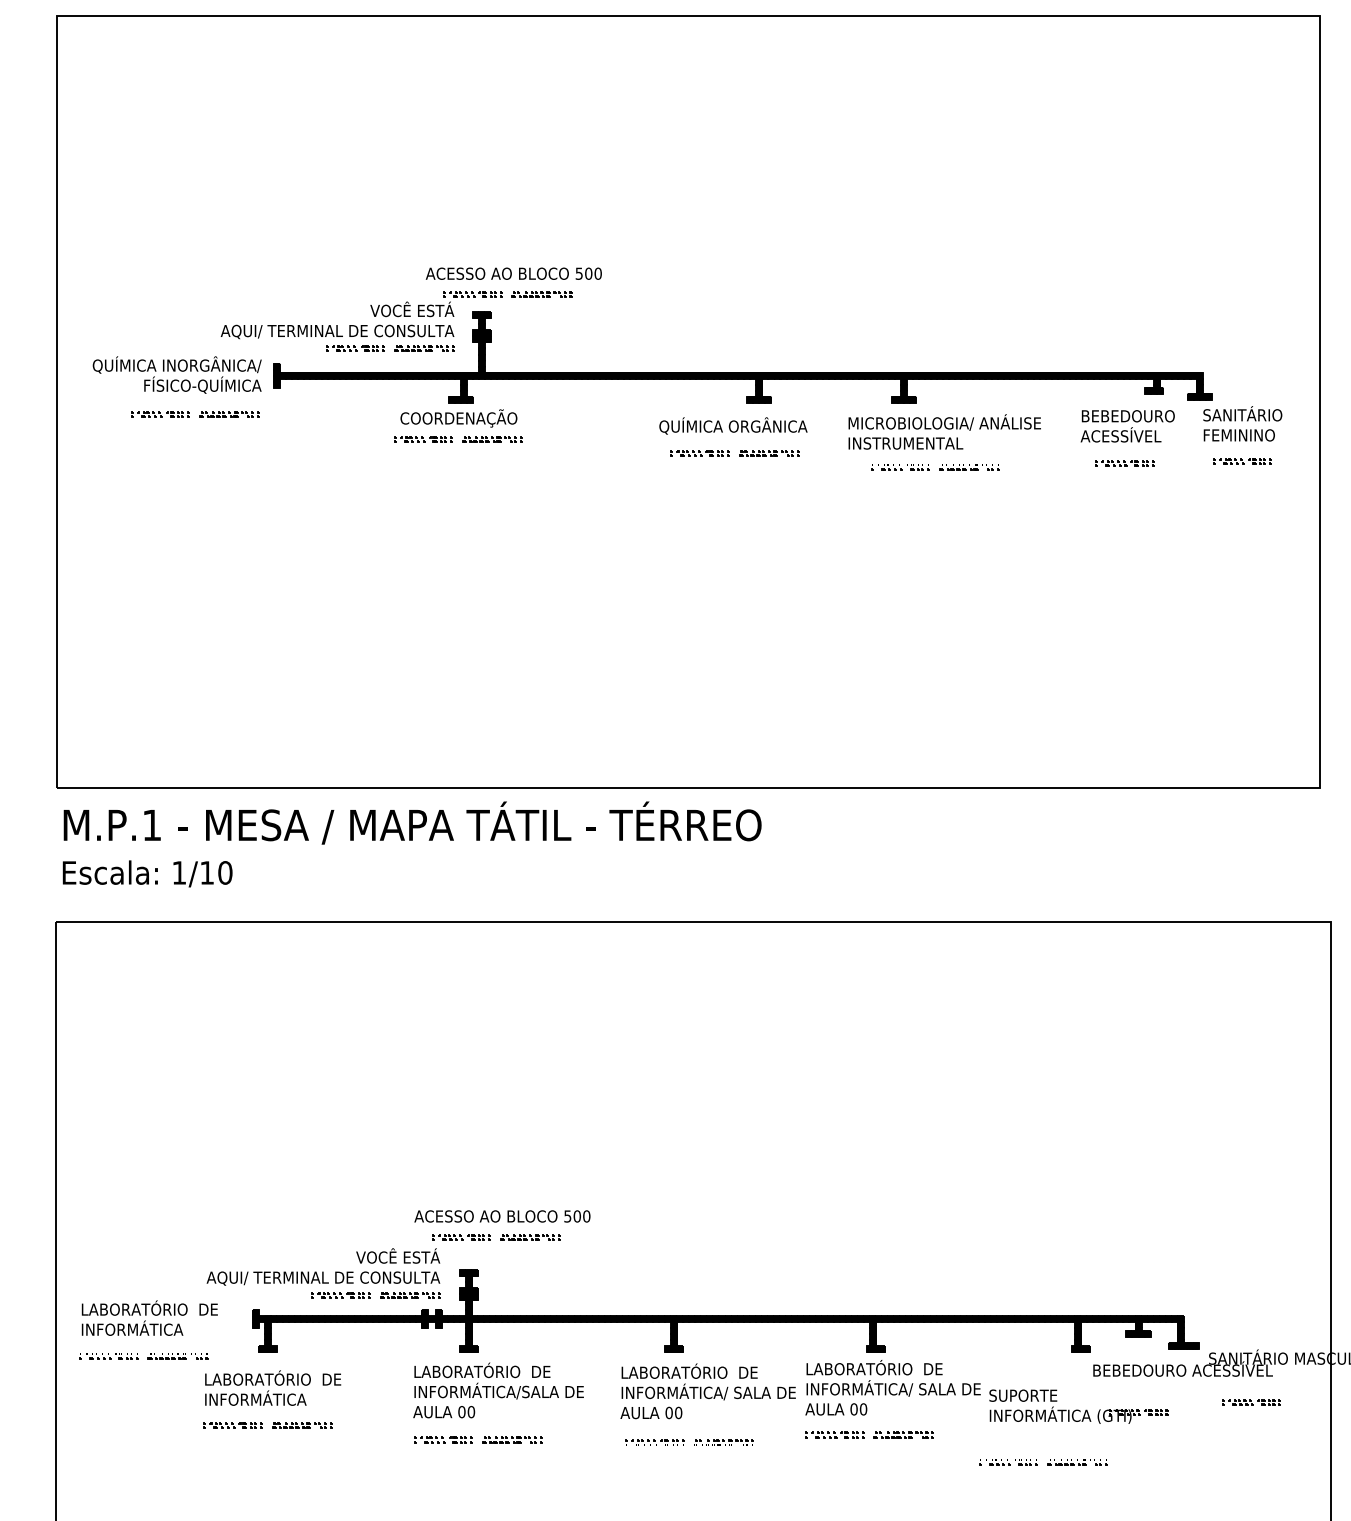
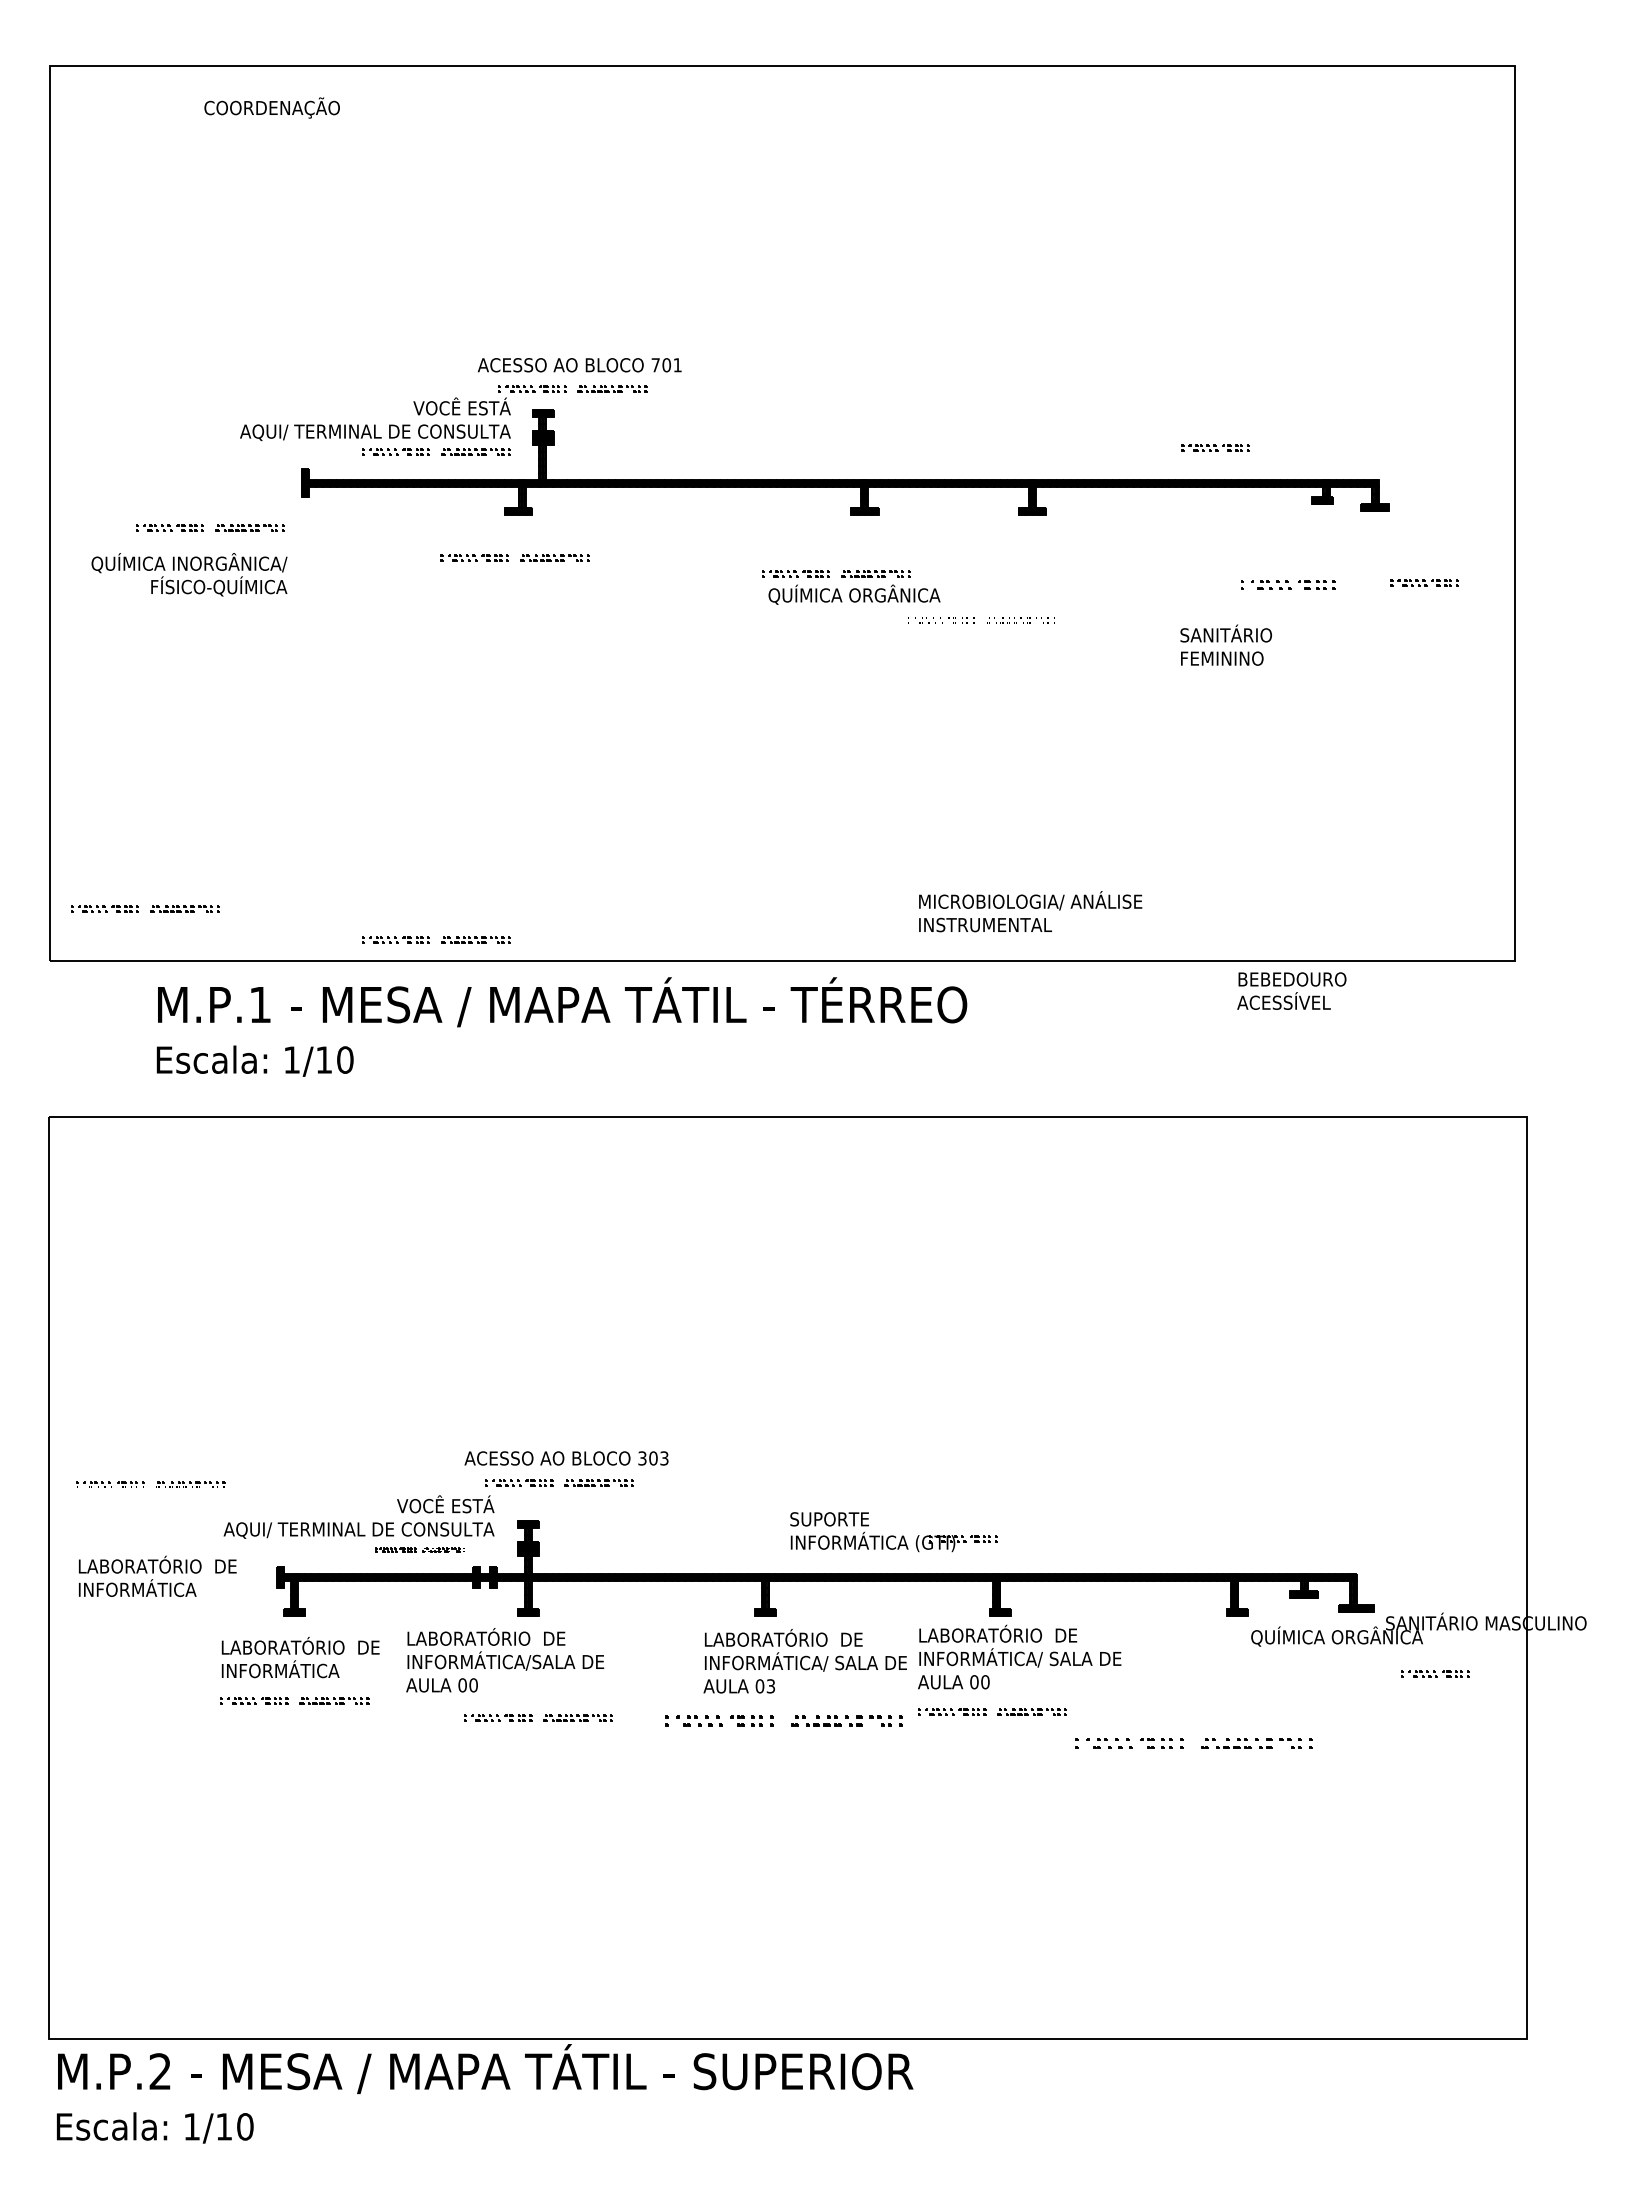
text: (588, 273) -> (666, 365), 500 -> 701
part: (1061, 344) -> (1215, 447), added
text: (177, 374) -> (189, 574), moved
text: (458, 418) -> (271, 107), moved
text: (1242, 423) -> (1225, 644), moved
text: (733, 425) -> (854, 594), moved
text: (1127, 425) -> (1291, 990), moved
text: (944, 431) -> (1030, 911), moved
part: (1124, 462) -> (1288, 584), size x1.4
part: (940, 468) -> (987, 622), moved
part: (139, 742) -> (145, 908), added
part: (390, 768) -> (436, 939), added
text: (411, 843) -> (561, 1026), moved
text: (577, 1216) -> (653, 1458), 500 -> 303
part: (375, 1294) -> (419, 1549), size x0.6
part: (138, 1355) -> (144, 1483), moved
text: (1182, 1369) -> (1355, 1636), BEBEDOURO ACESSÍVEL -> QUÍMICA ORGÂNICA
text: (498, 1390) -> (505, 1660), moved
part: (1078, 1407) -> (893, 1532), moved
text: (678, 1413) -> (770, 1686), 00 -> 03
part: (689, 1442) -> (783, 1720), size x1.6
part: (1042, 1461) -> (1193, 1742), size x1.6

